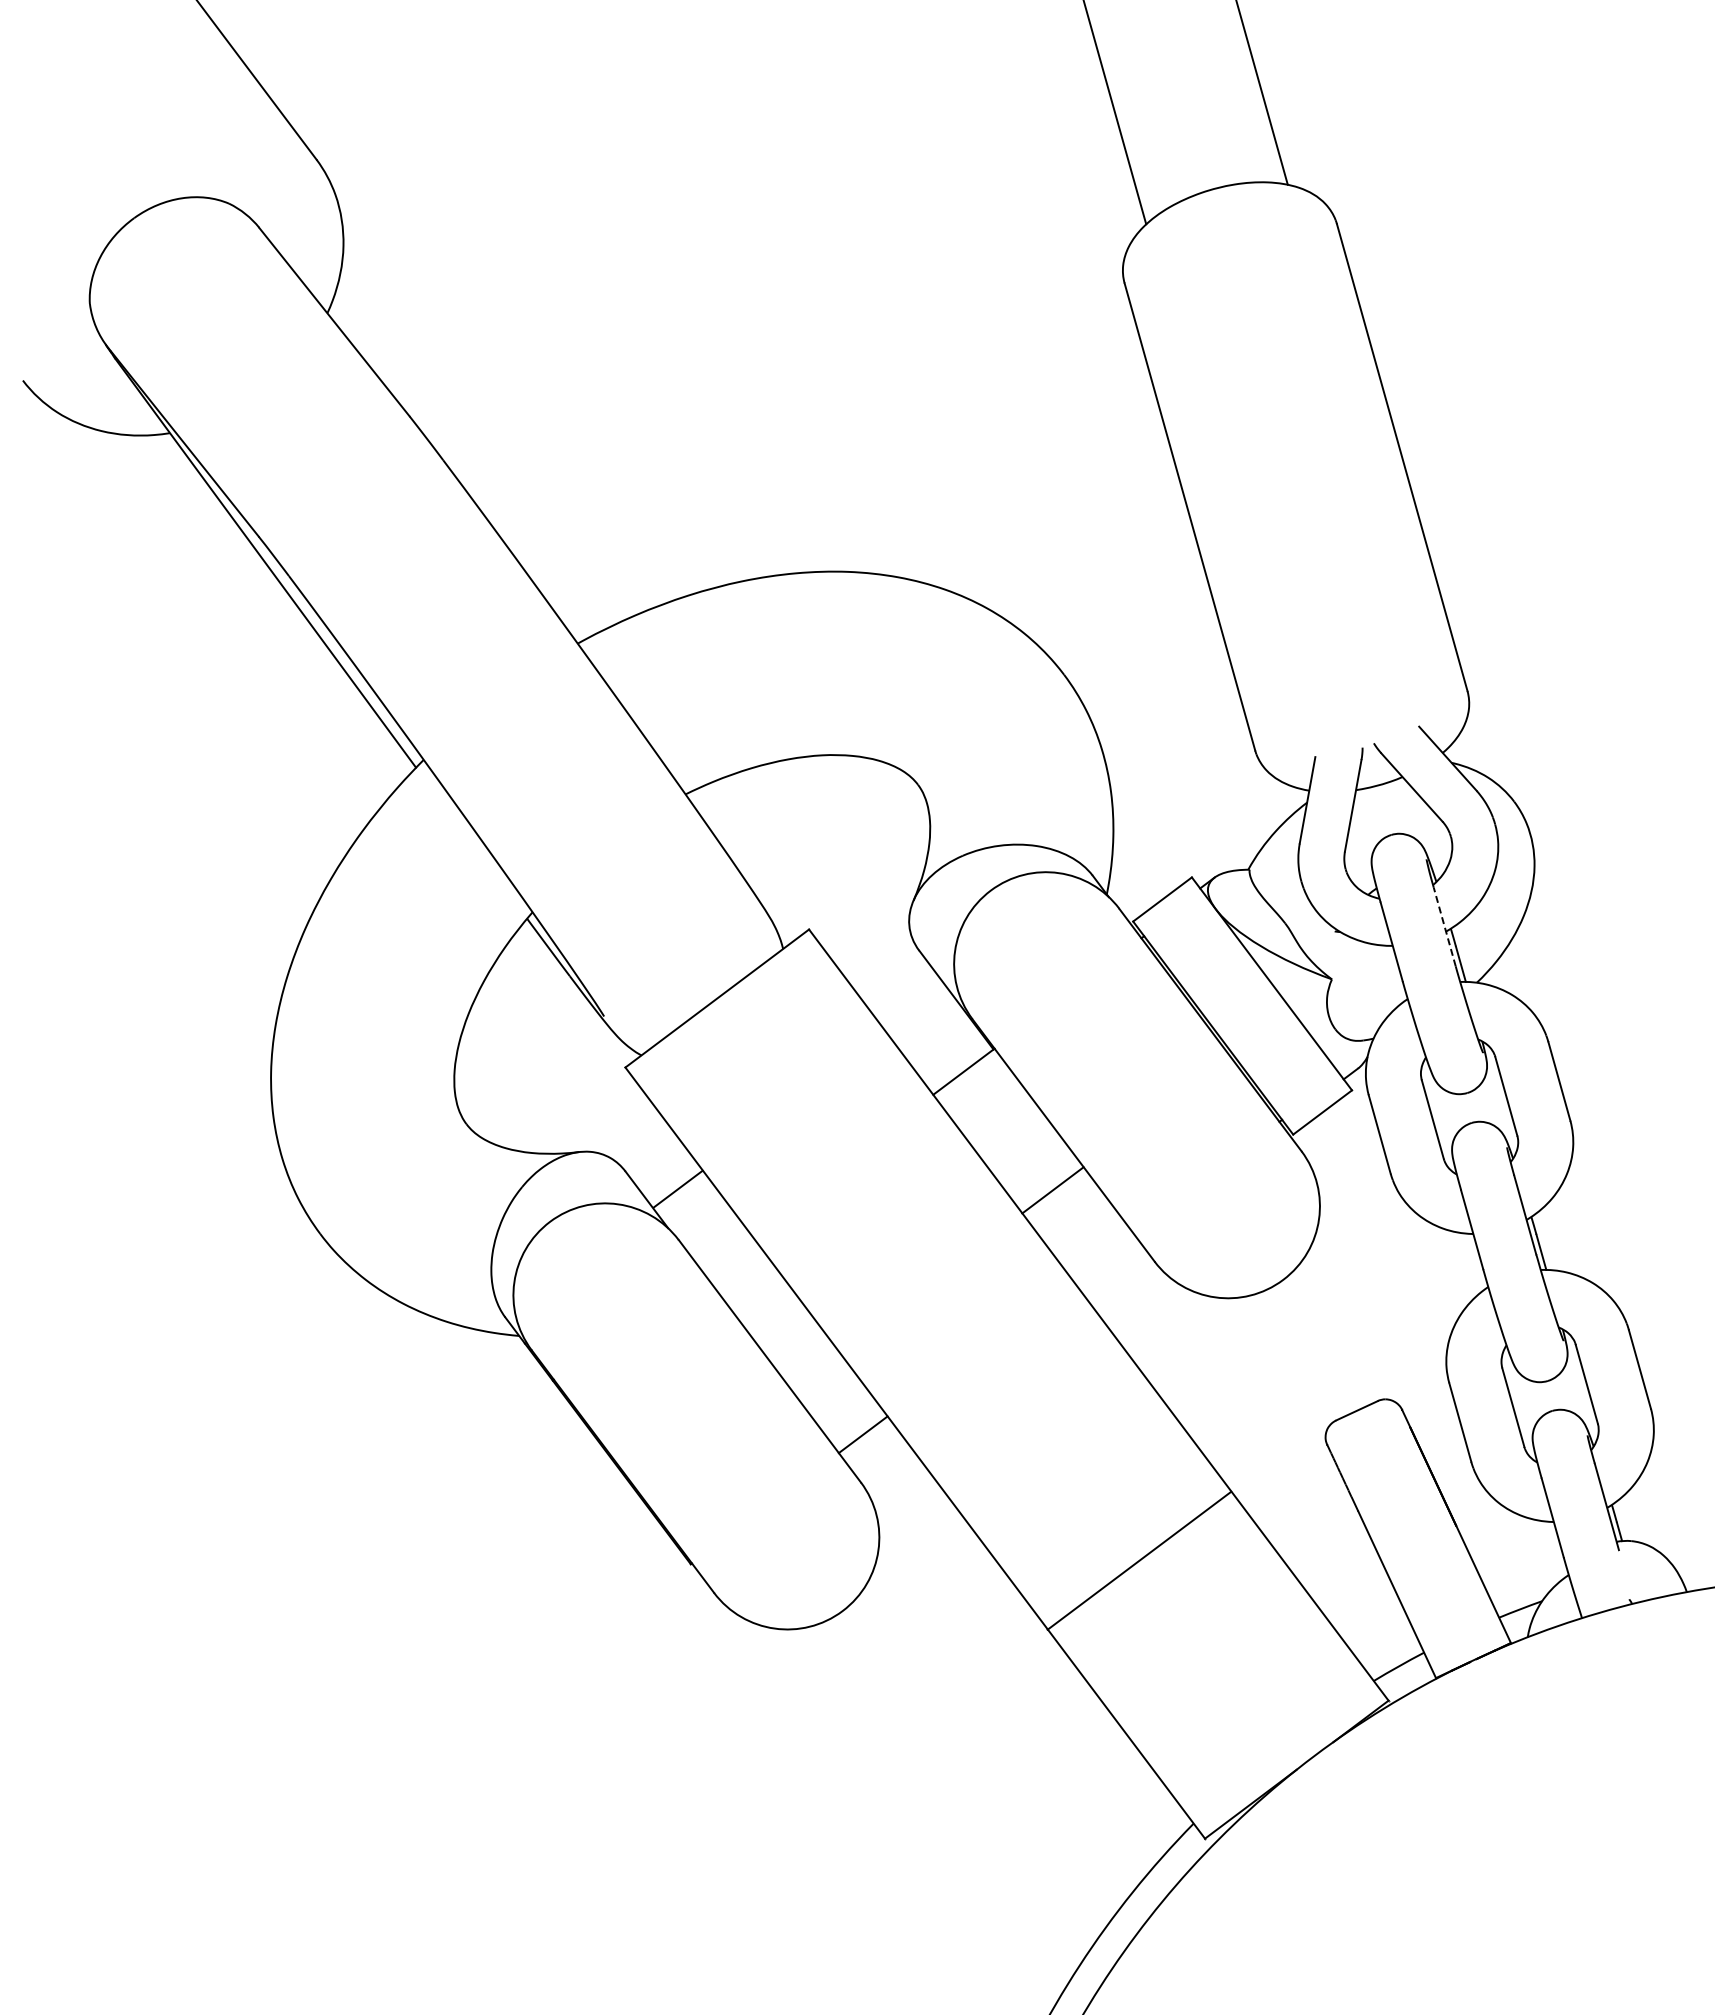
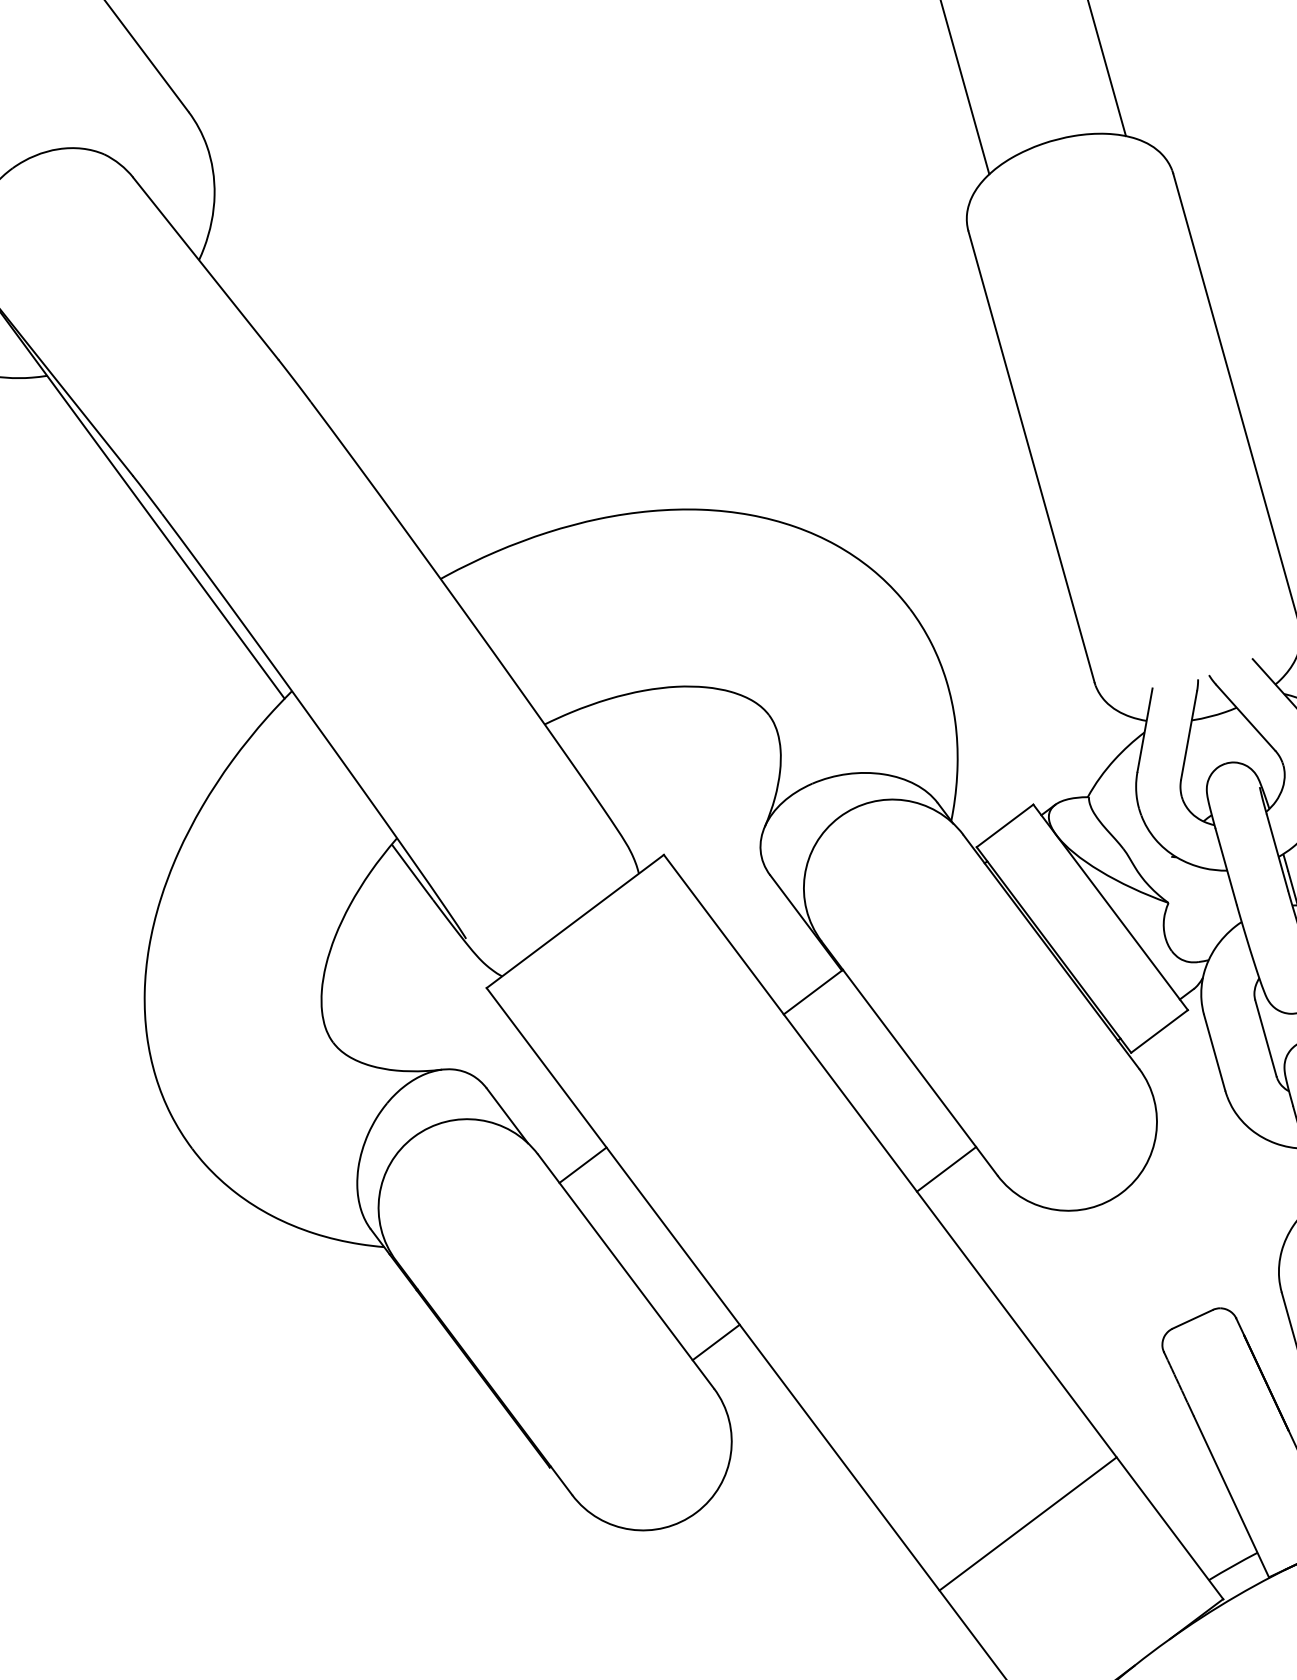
line: (1444, 927) -> (1277, 852), dashed -> solid
line: (677, 1188) -> (582, 1164), moved
line: (1052, 1190) -> (946, 1169), moved
line: (1139, 1560) -> (1028, 1523), moved

